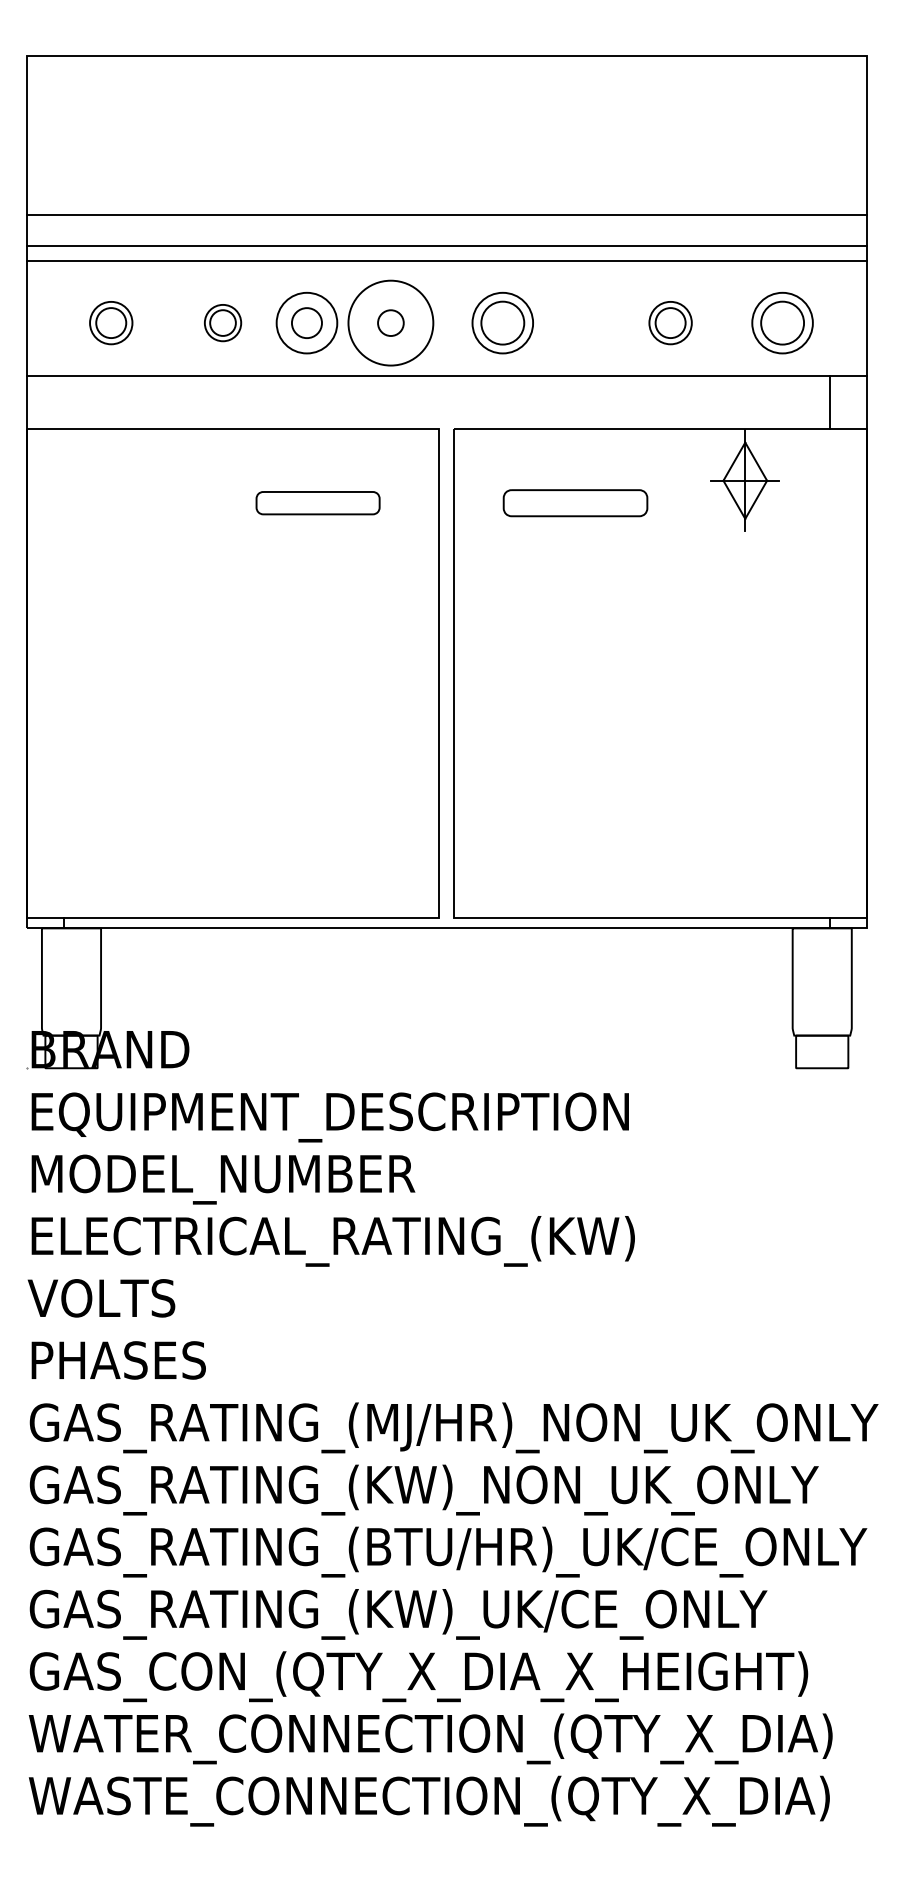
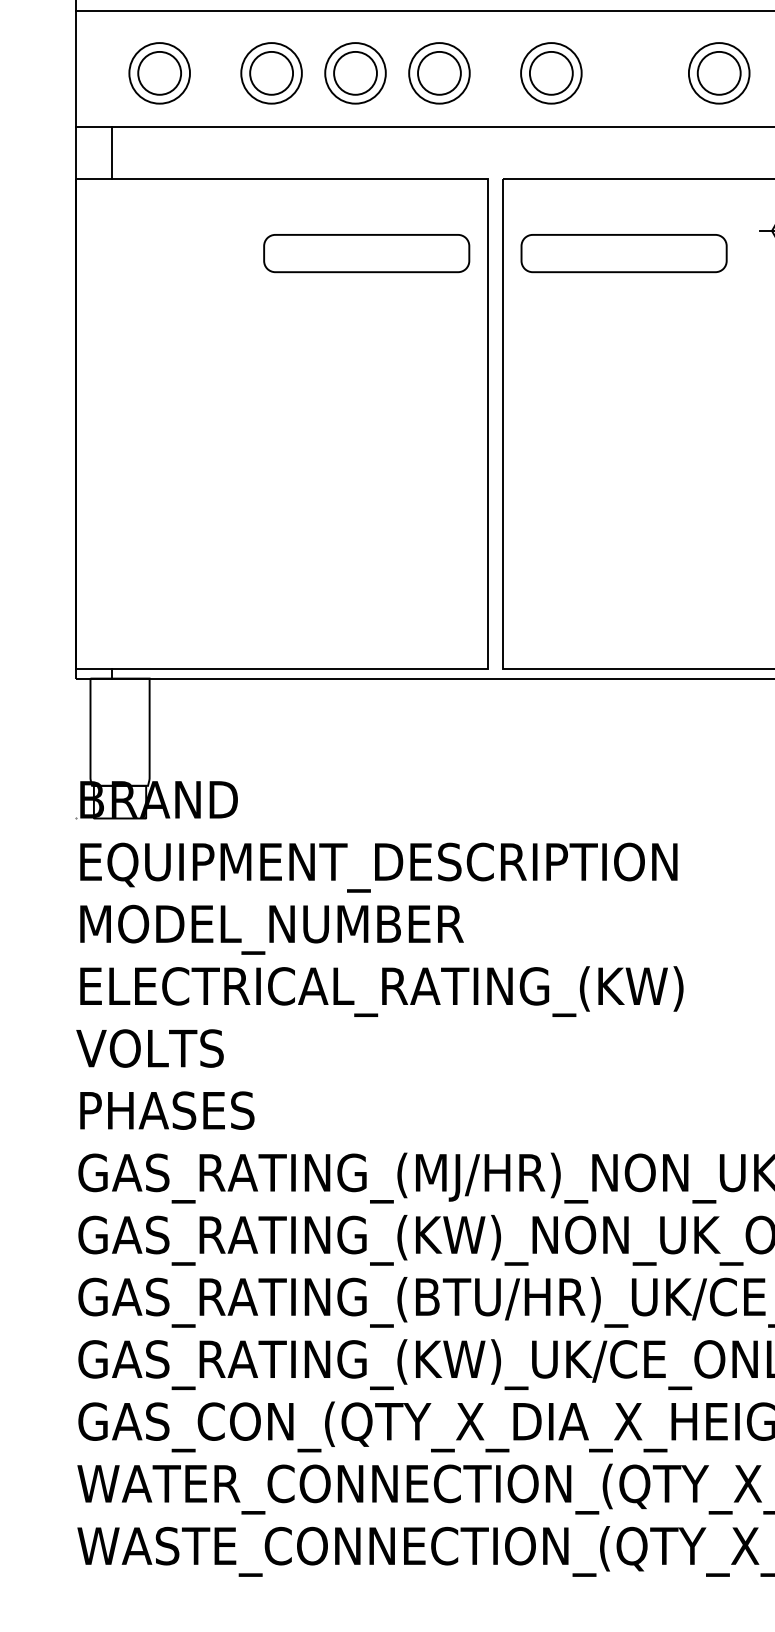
part: (111, 322) -> (160, 72), size x1.43
part: (222, 322) -> (271, 72), size x1.67
circle: (306, 322) -> (355, 72), size x1.43
circle: (390, 322) -> (439, 72), size x0.71
circle: (390, 322) -> (439, 72), size x1.67
part: (670, 322) -> (719, 72), size x1.43
line: (63, 402) -> (112, 152), added
part: (317, 502) -> (366, 252), size x1.67
part: (575, 502) -> (624, 252), size x1.43

